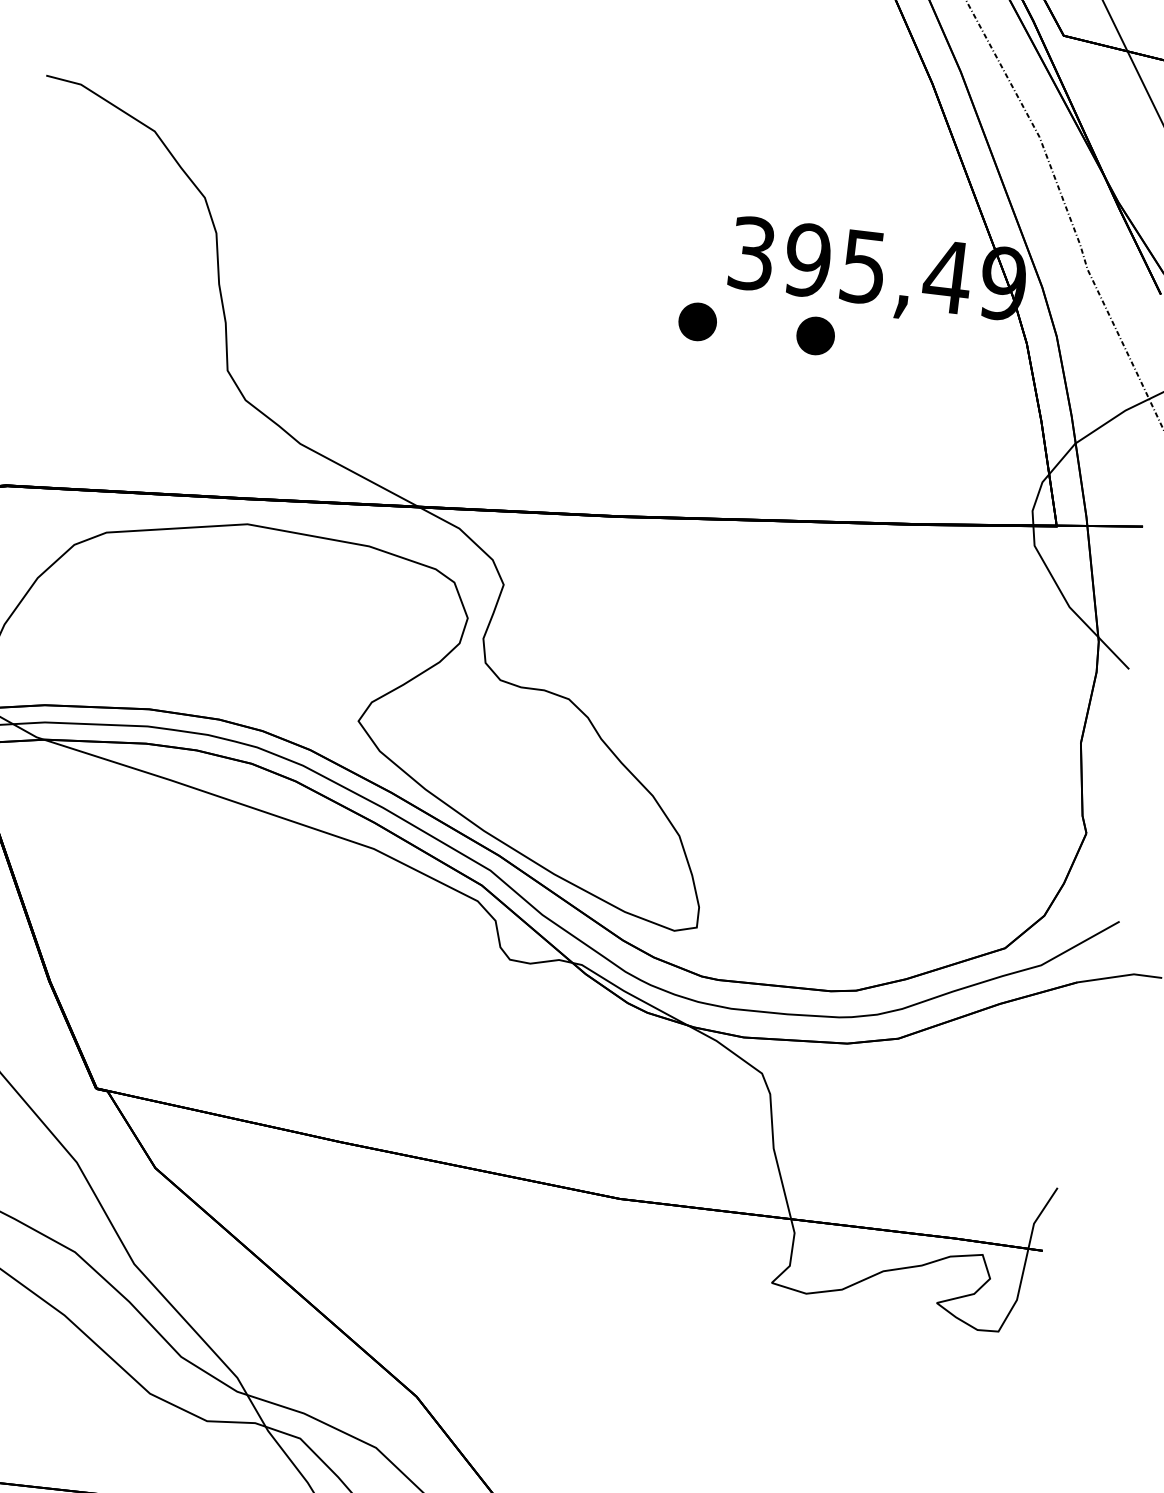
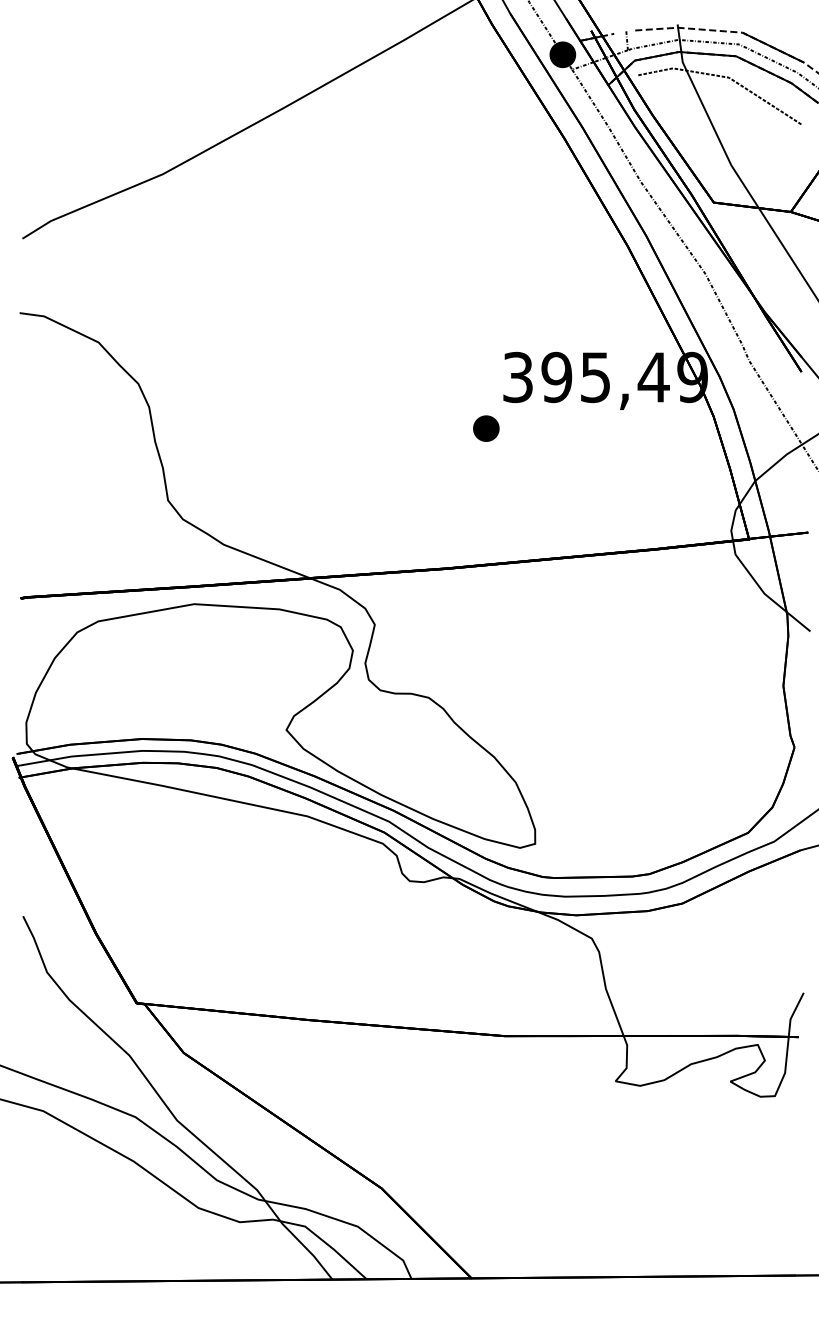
part: (815, 335) -> (568, 428), removed

